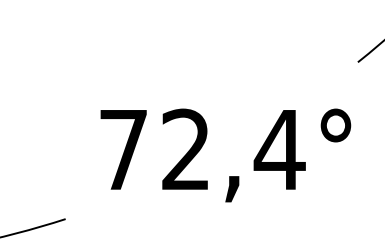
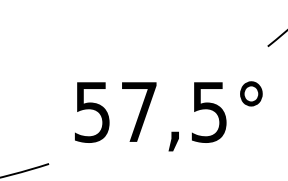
text: (202, 149) -> (151, 111), 72,4° -> 57,5°

